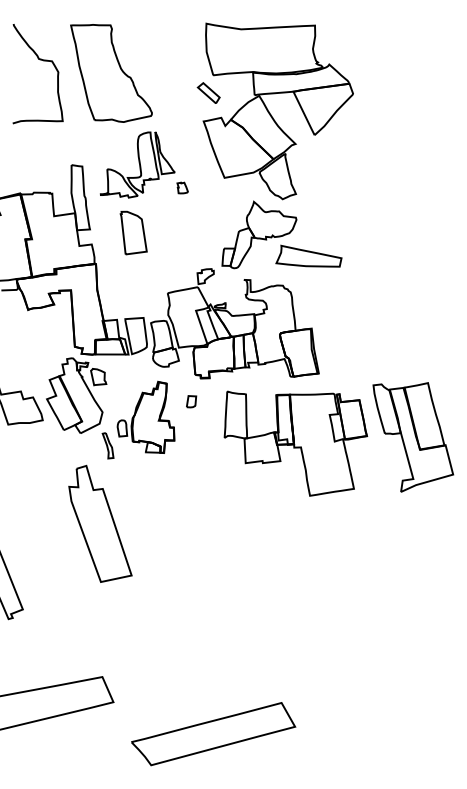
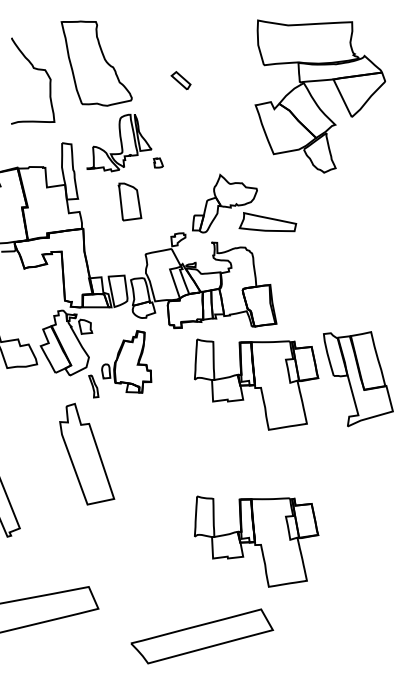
curve: (43, 61) -> (37, 70), moved
part: (272, 115) -> (315, 100), moved
part: (133, 232) -> (129, 201), moved
part: (191, 401) -> (166, 348), removed
part: (295, 624) -> (256, 541), added
part: (213, 734) -> (202, 636), moved

